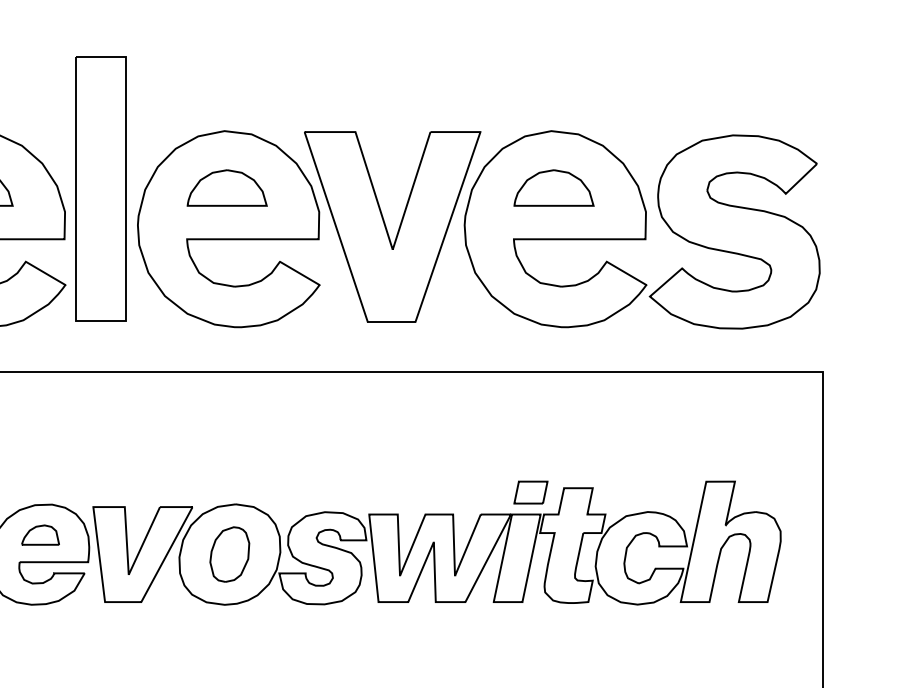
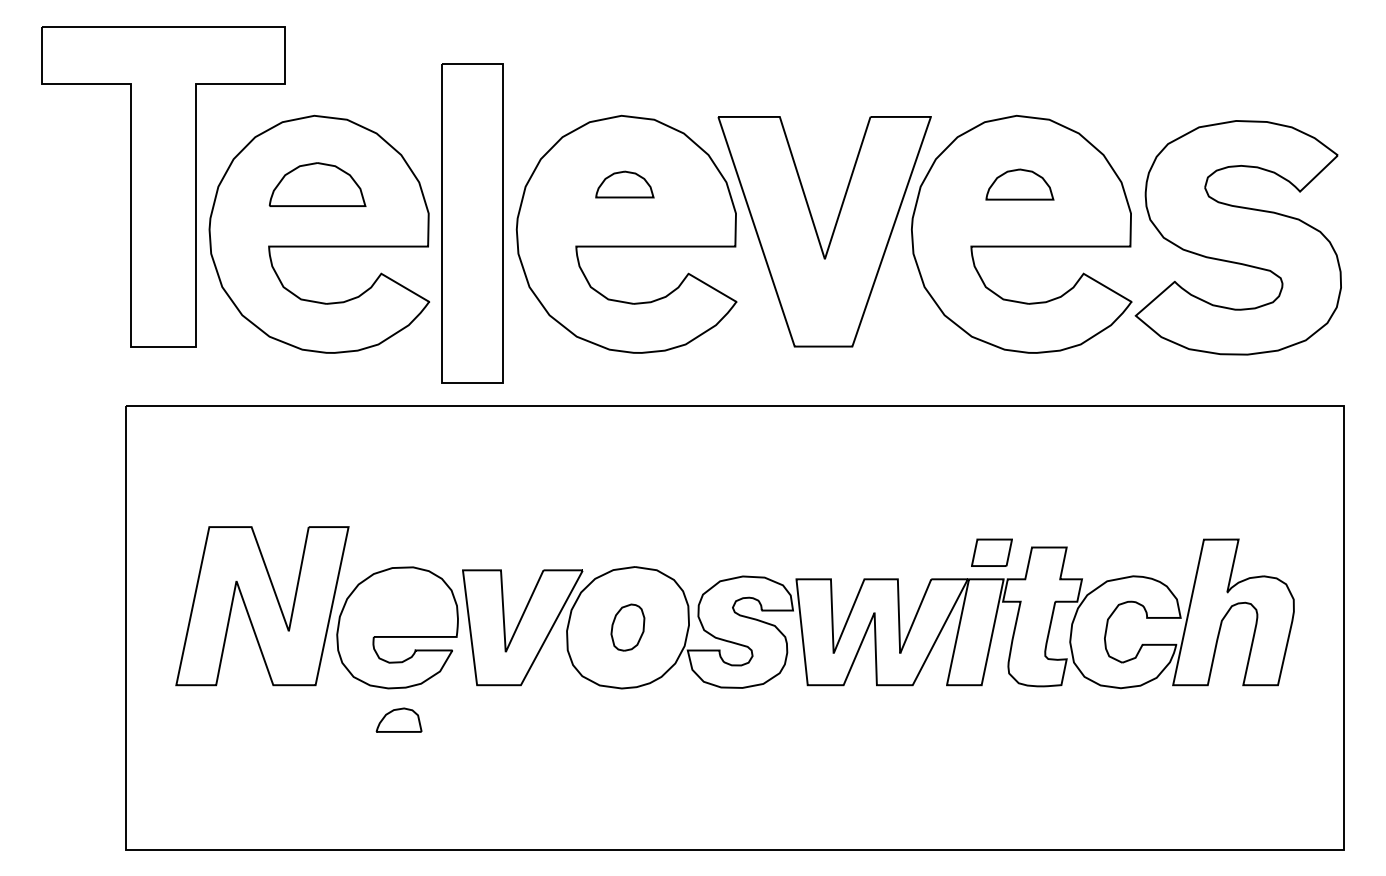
part: (226, 187) -> (624, 184), size x0.6
part: (553, 187) -> (1019, 184), size x0.7
part: (101, 188) -> (472, 223), moved
part: (40, 534) -> (398, 719), moved
part: (229, 554) -> (627, 627), size x0.7

